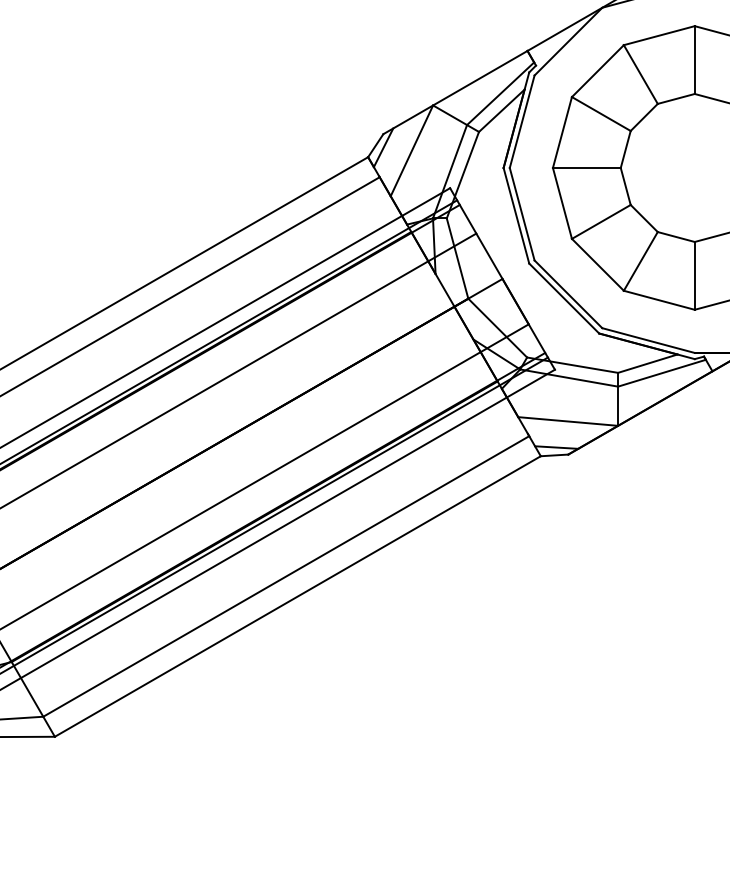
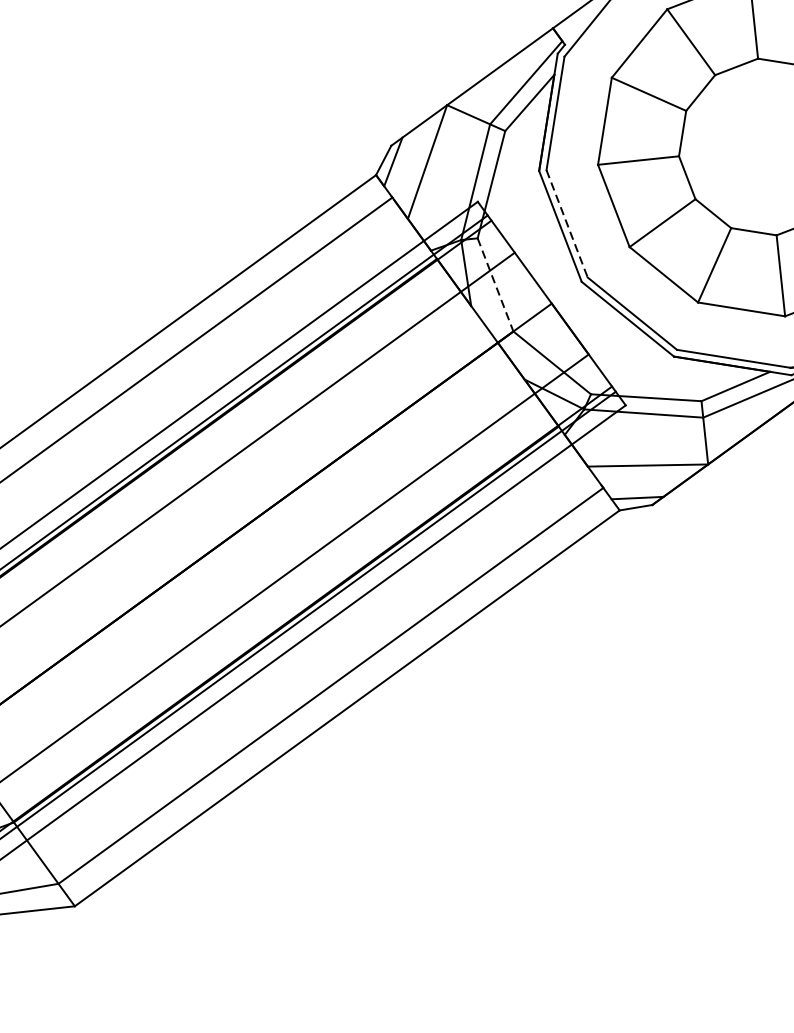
line: (522, 214) -> (567, 224), solid -> dashed
line: (457, 258) -> (495, 284), solid -> dashed

